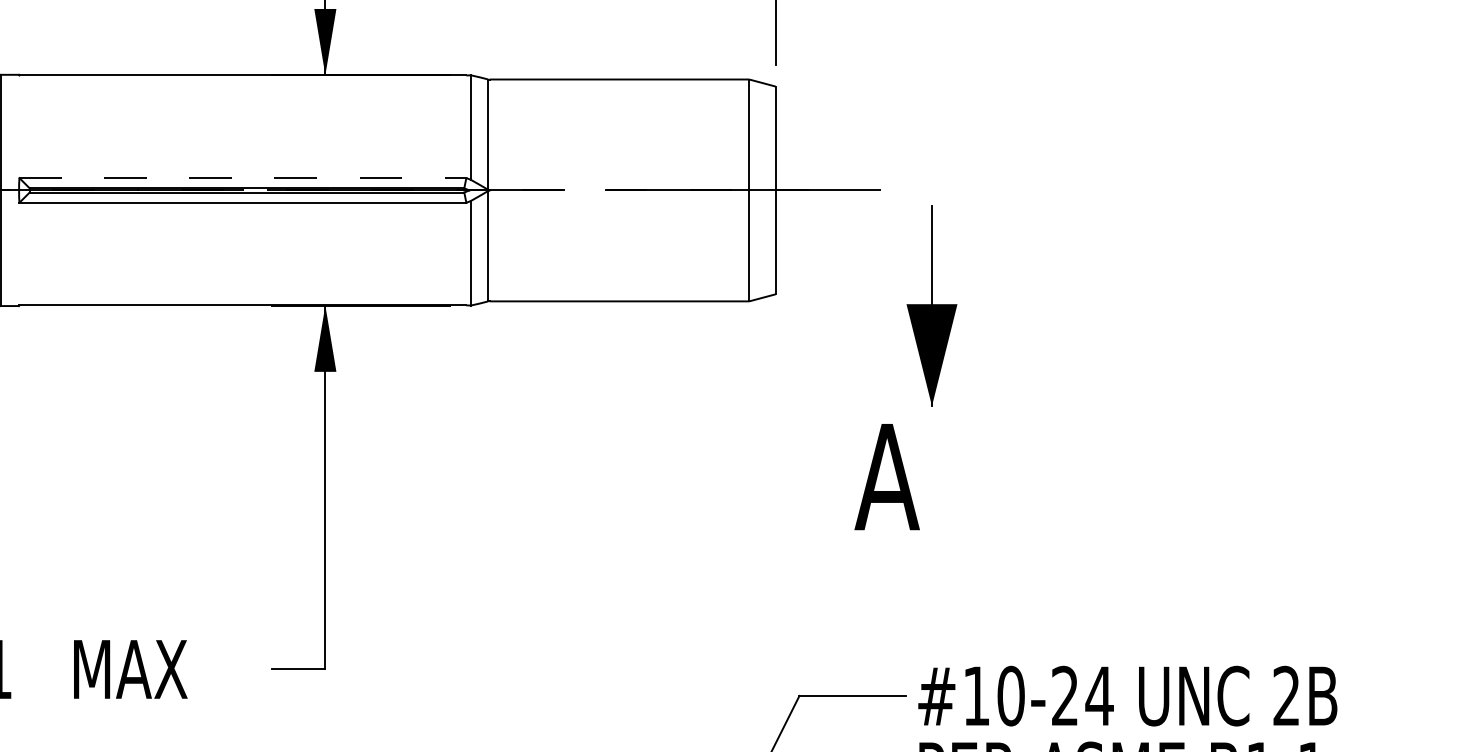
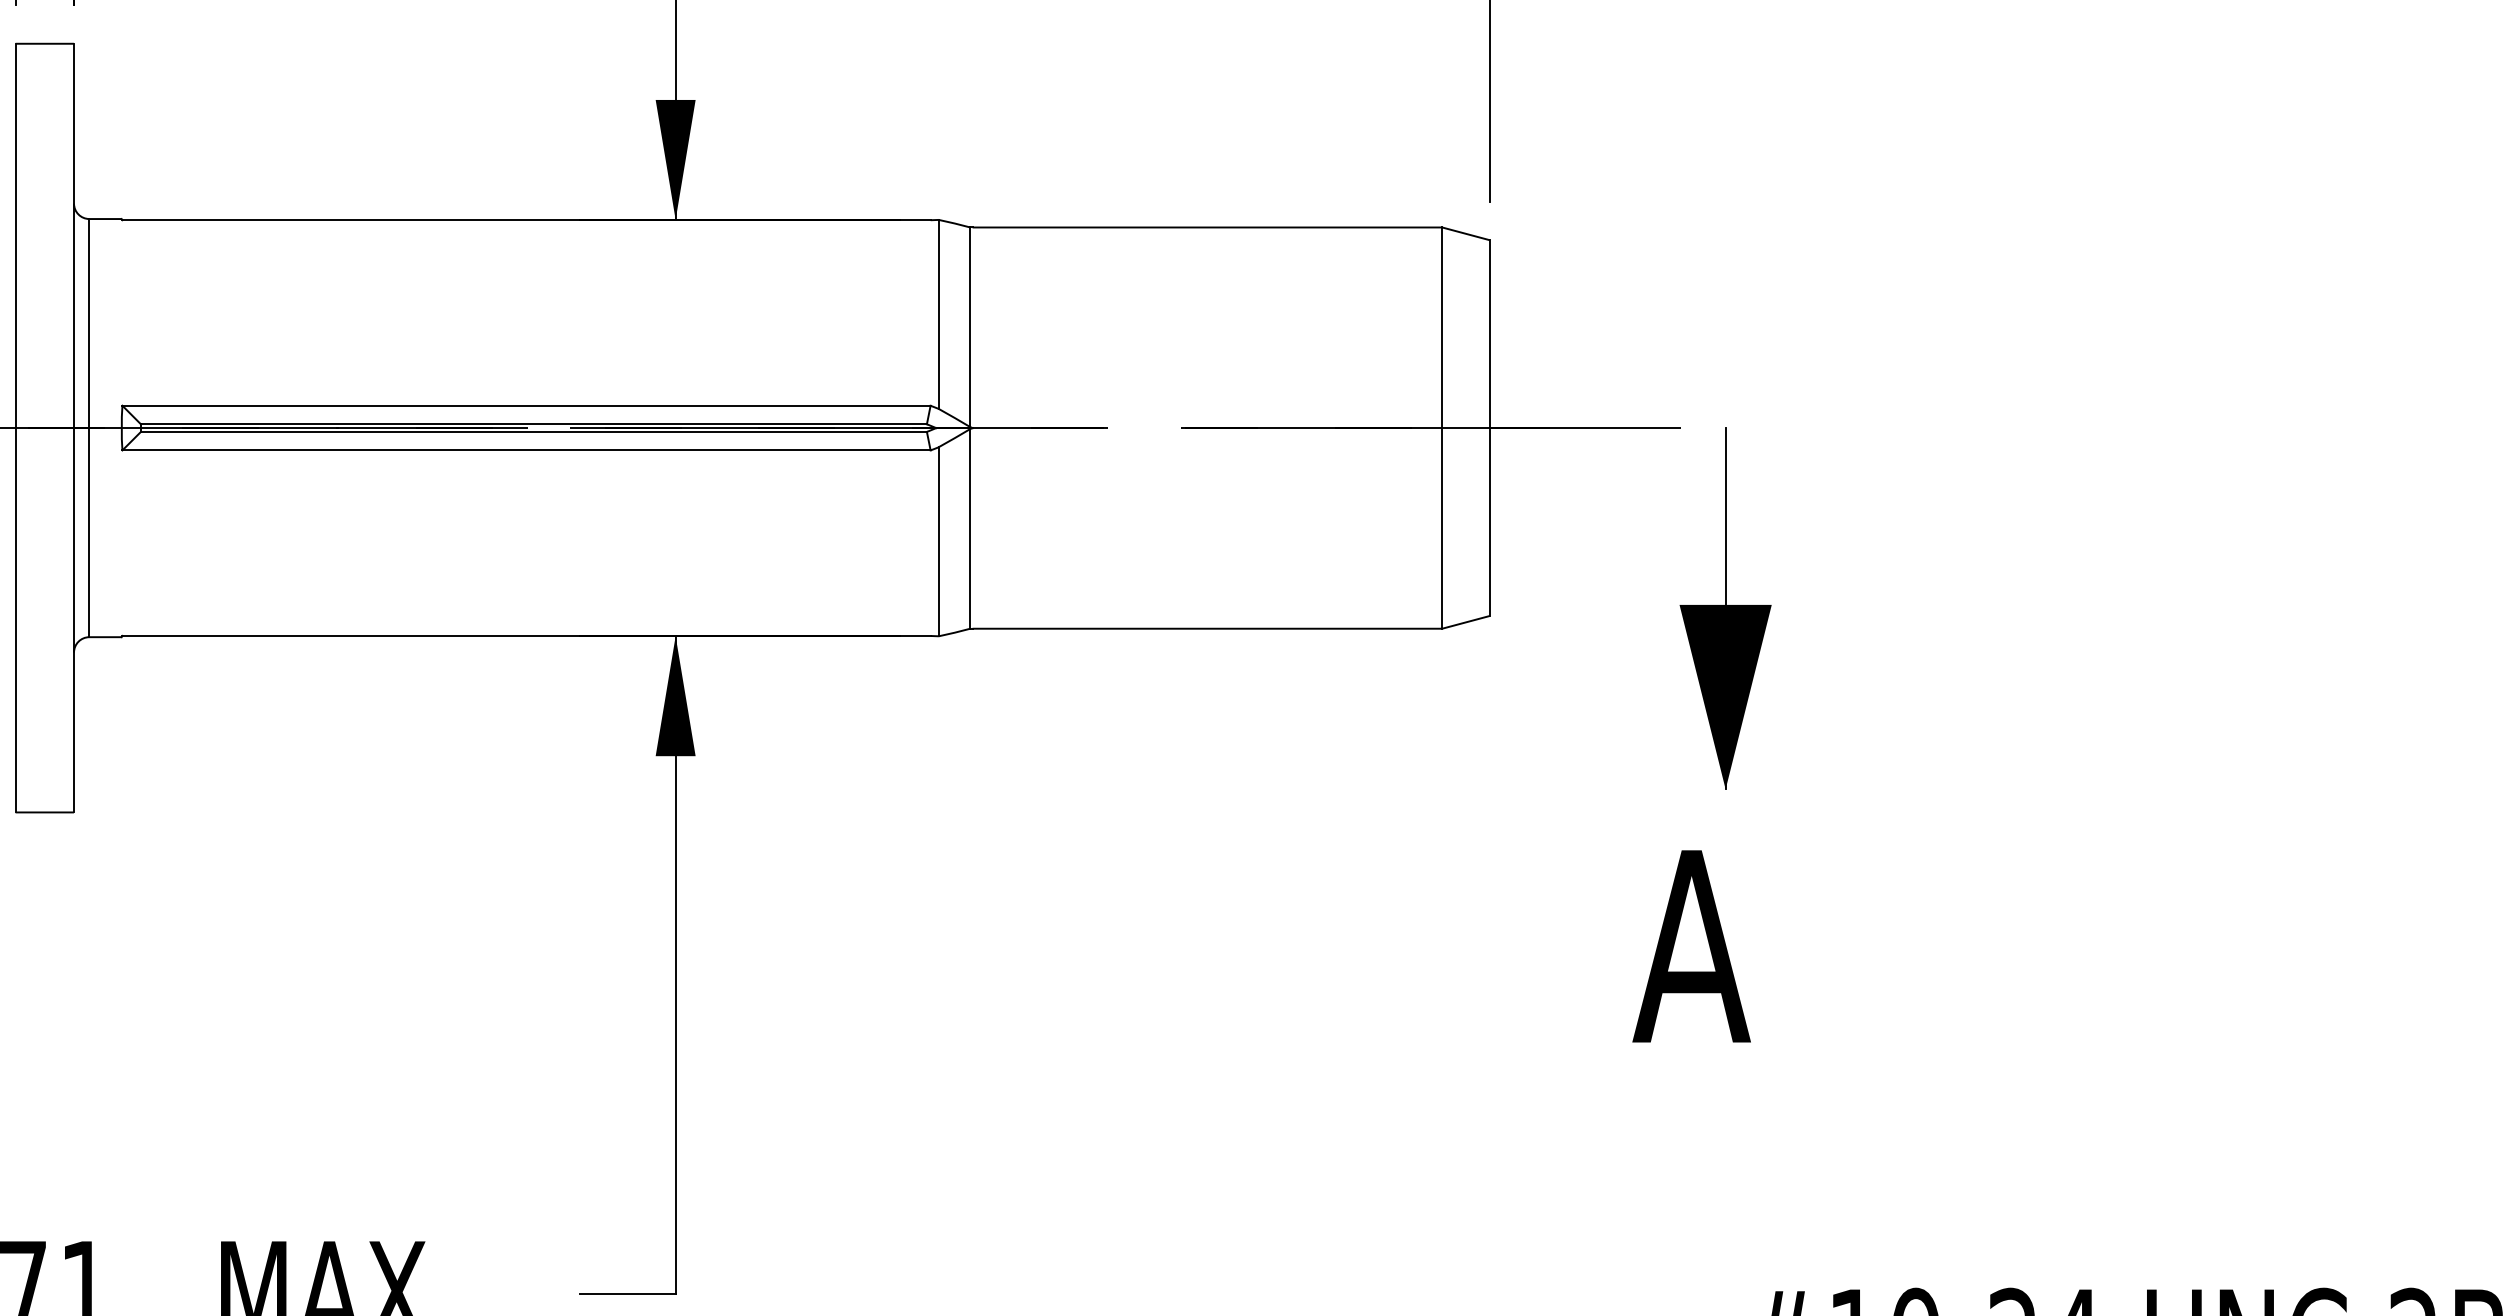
line: (243, 178) -> (527, 406), dashed -> solid
part: (931, 305) -> (1724, 607), moved

